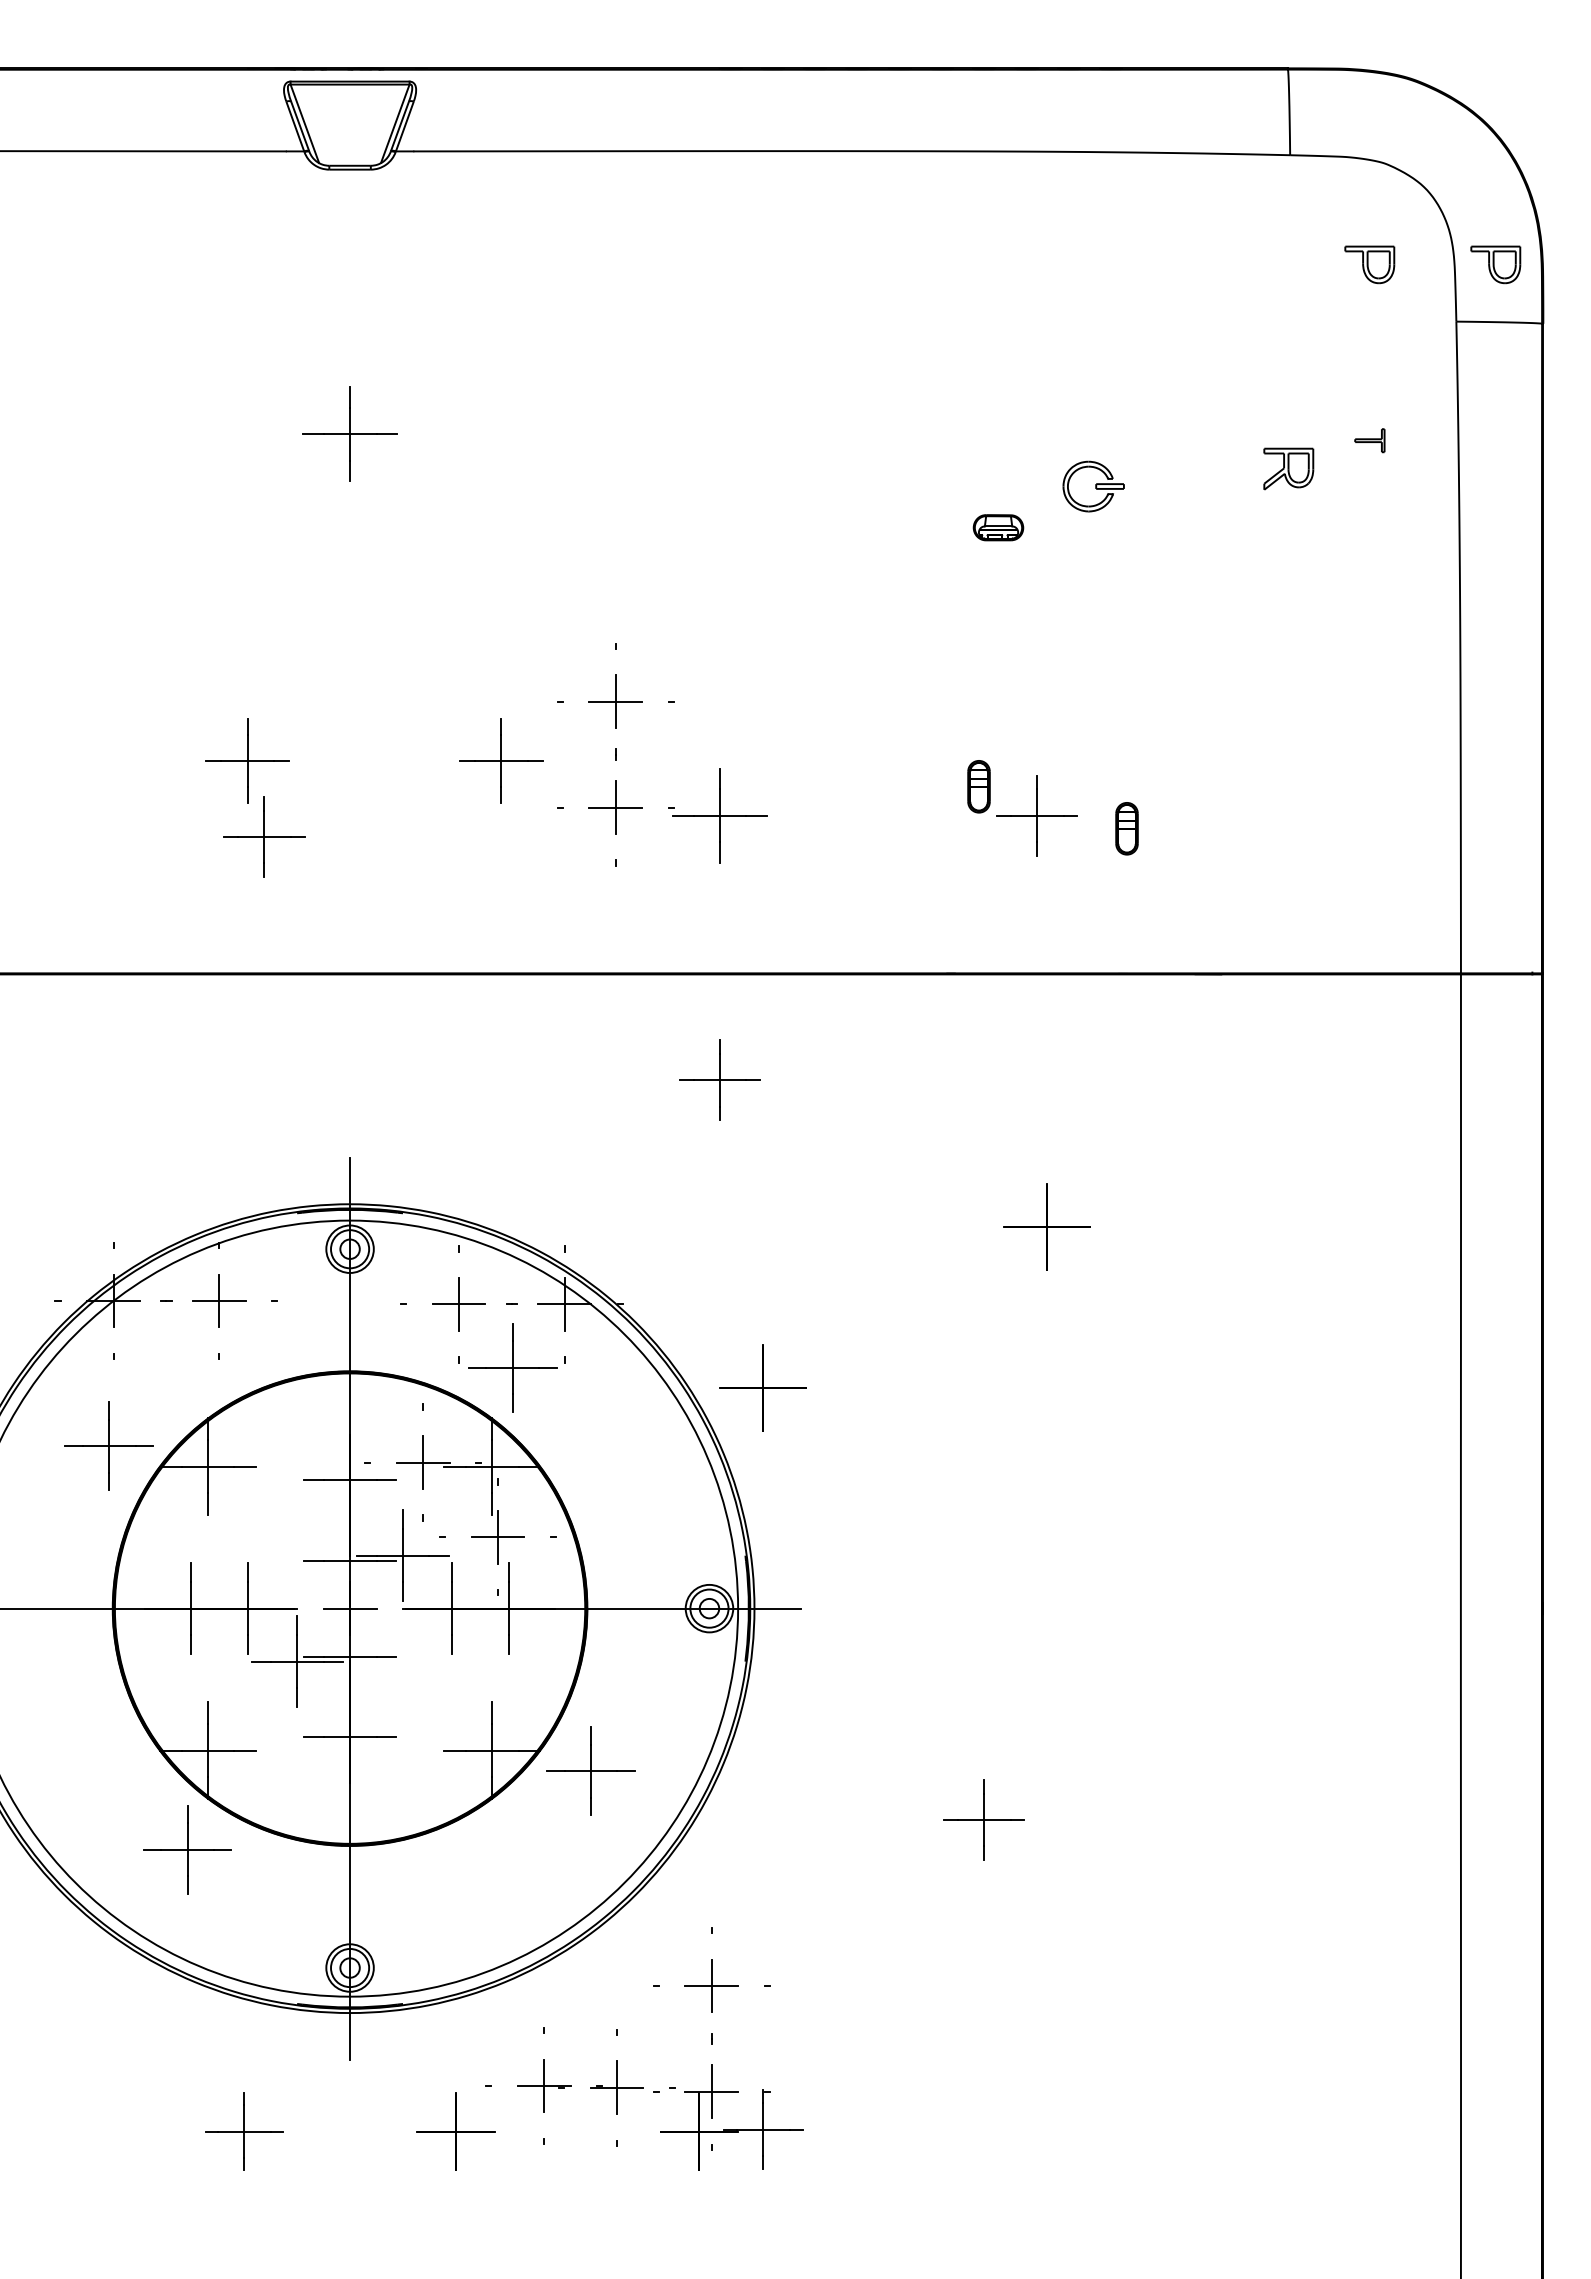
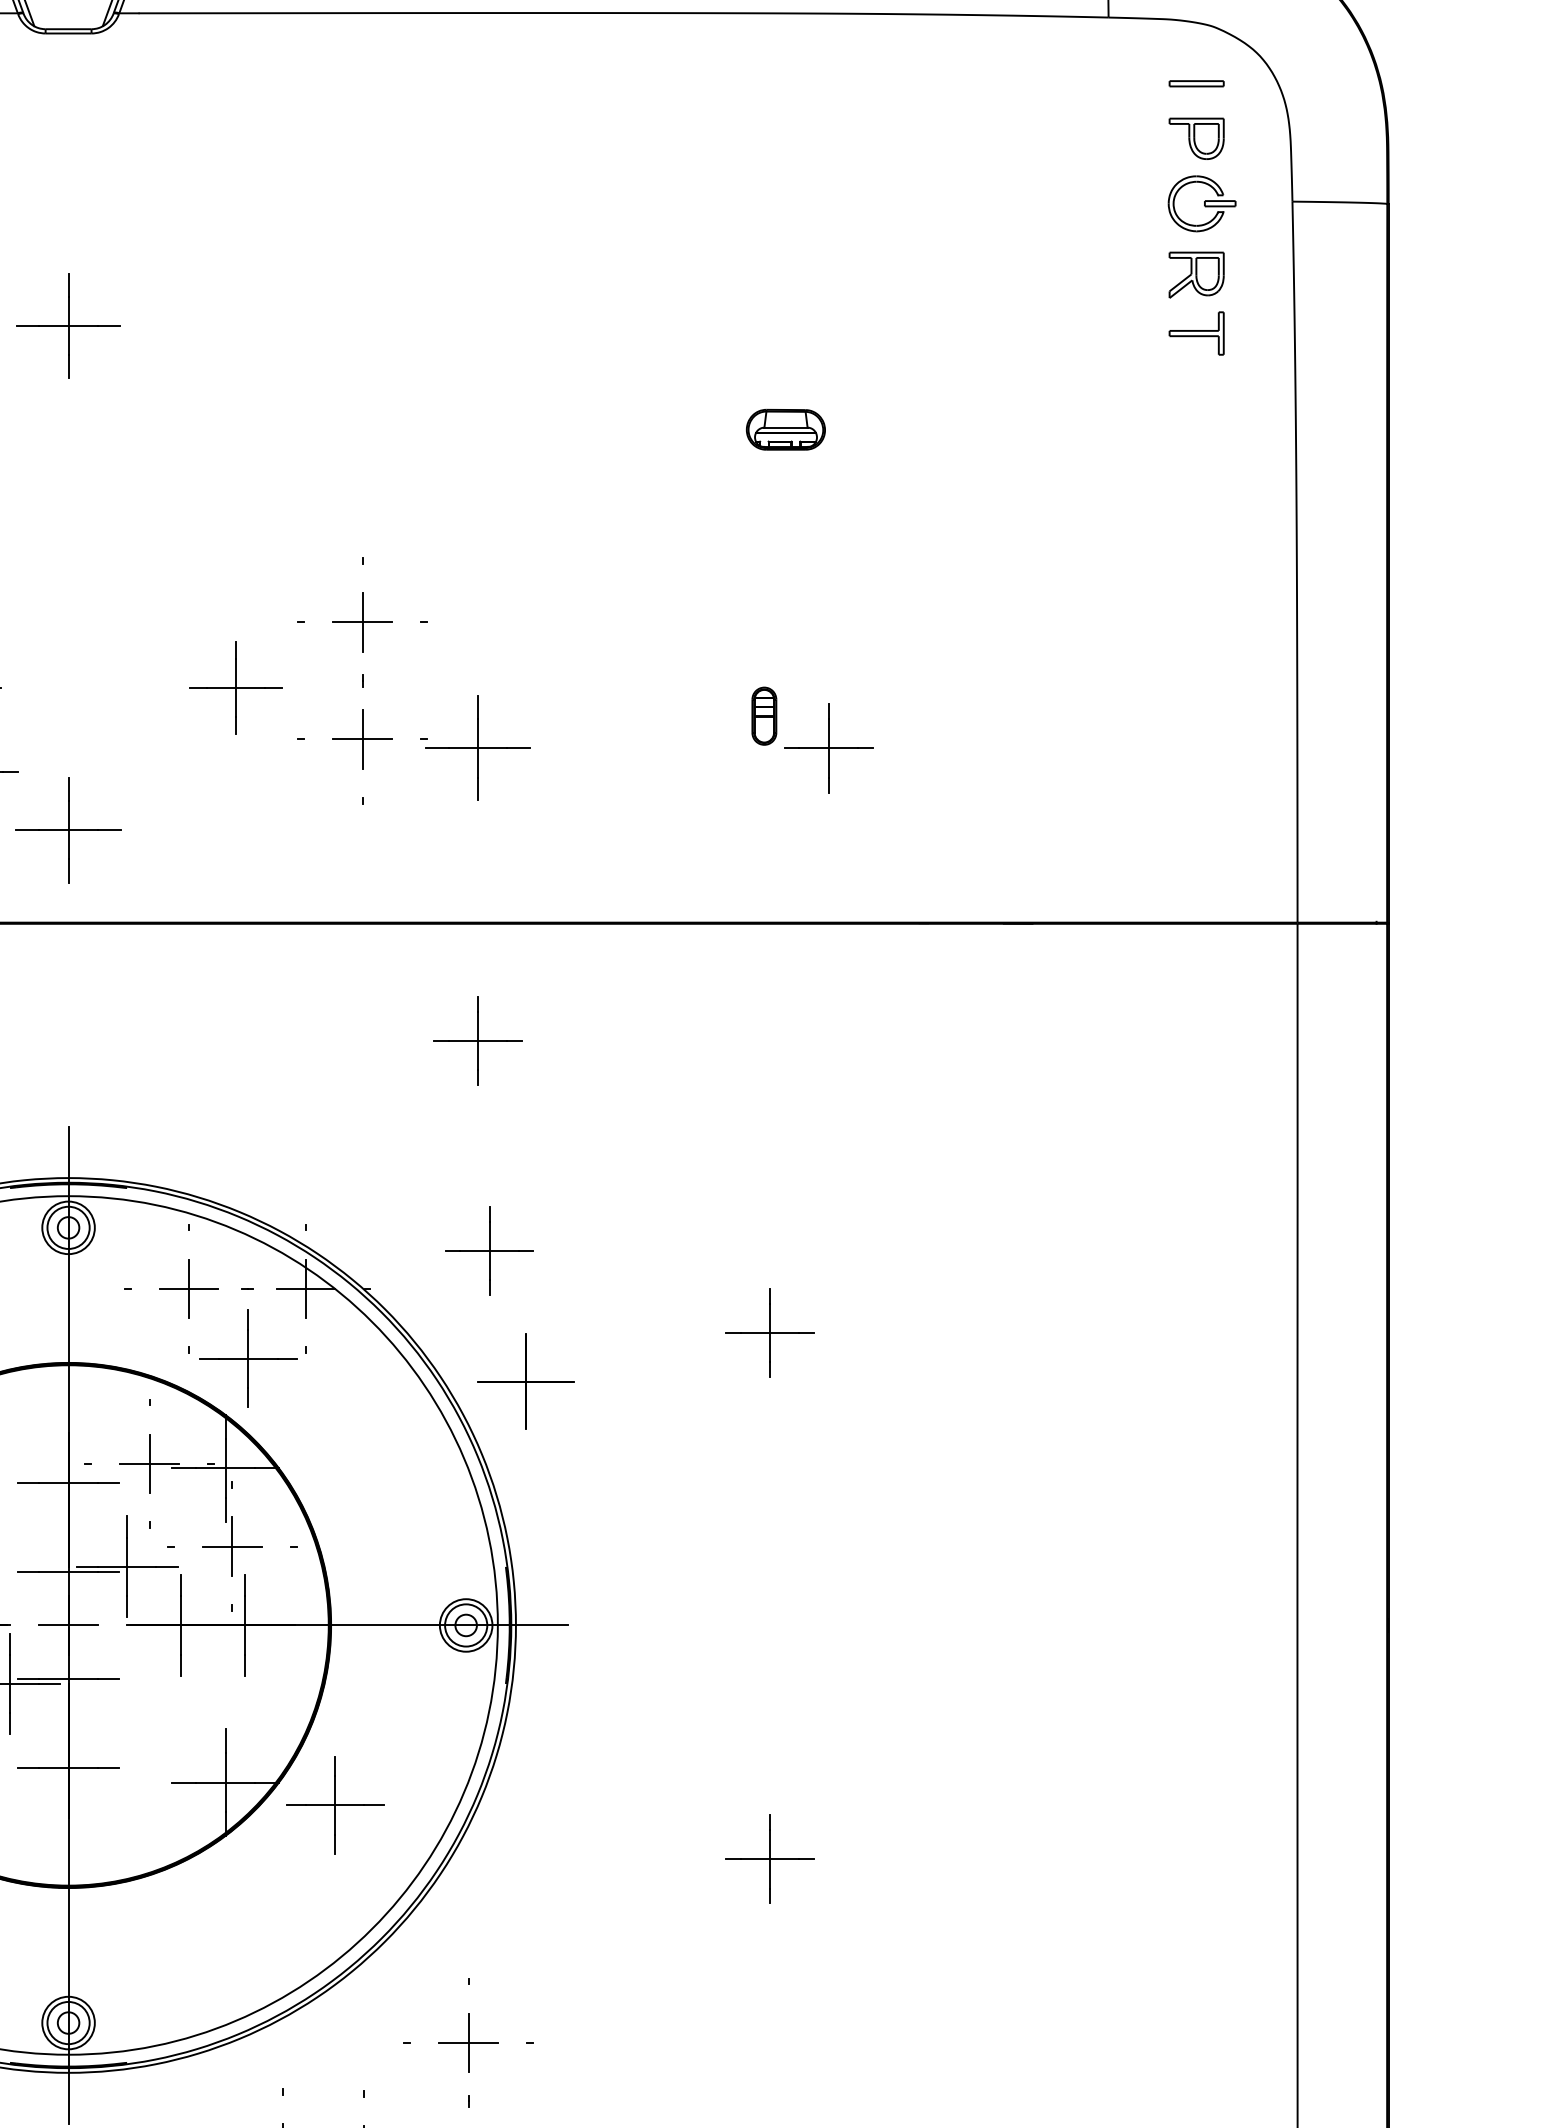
part: (1369, 214) -> (1196, 83), added
part: (1495, 264) -> (1335, 138), removed
part: (1369, 440) -> (1196, 333), size x1.67
part: (1288, 468) -> (1196, 274), moved
part: (1093, 486) -> (1201, 203), moved
part: (998, 527) -> (785, 429), size x1.43
part: (1126, 828) -> (927, 762), removed
part: (350, 889) -> (69, 829), added
part: (1046, 1226) -> (839, 1202), removed
part: (730, 1270) -> (489, 1251), added
part: (983, 1344) -> (769, 1333), added

